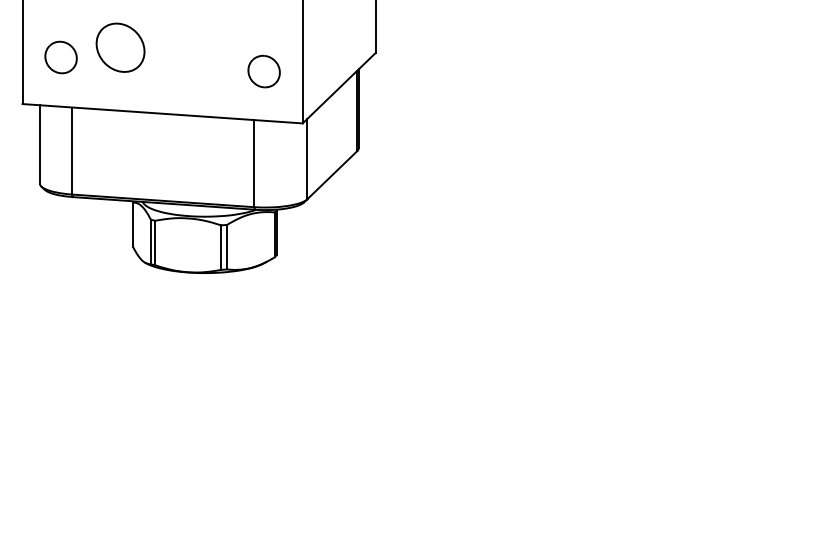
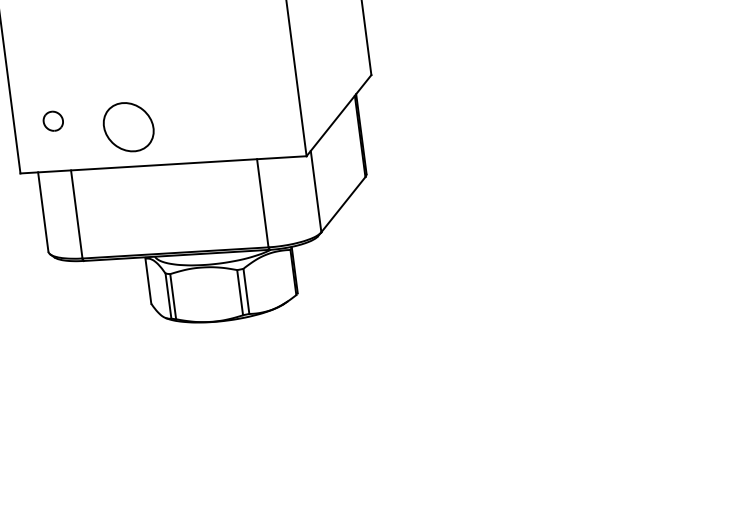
part: (120, 47) -> (128, 126), moved
part: (60, 57) -> (52, 121), size x0.6
part: (263, 71) -> (260, 108), removed

